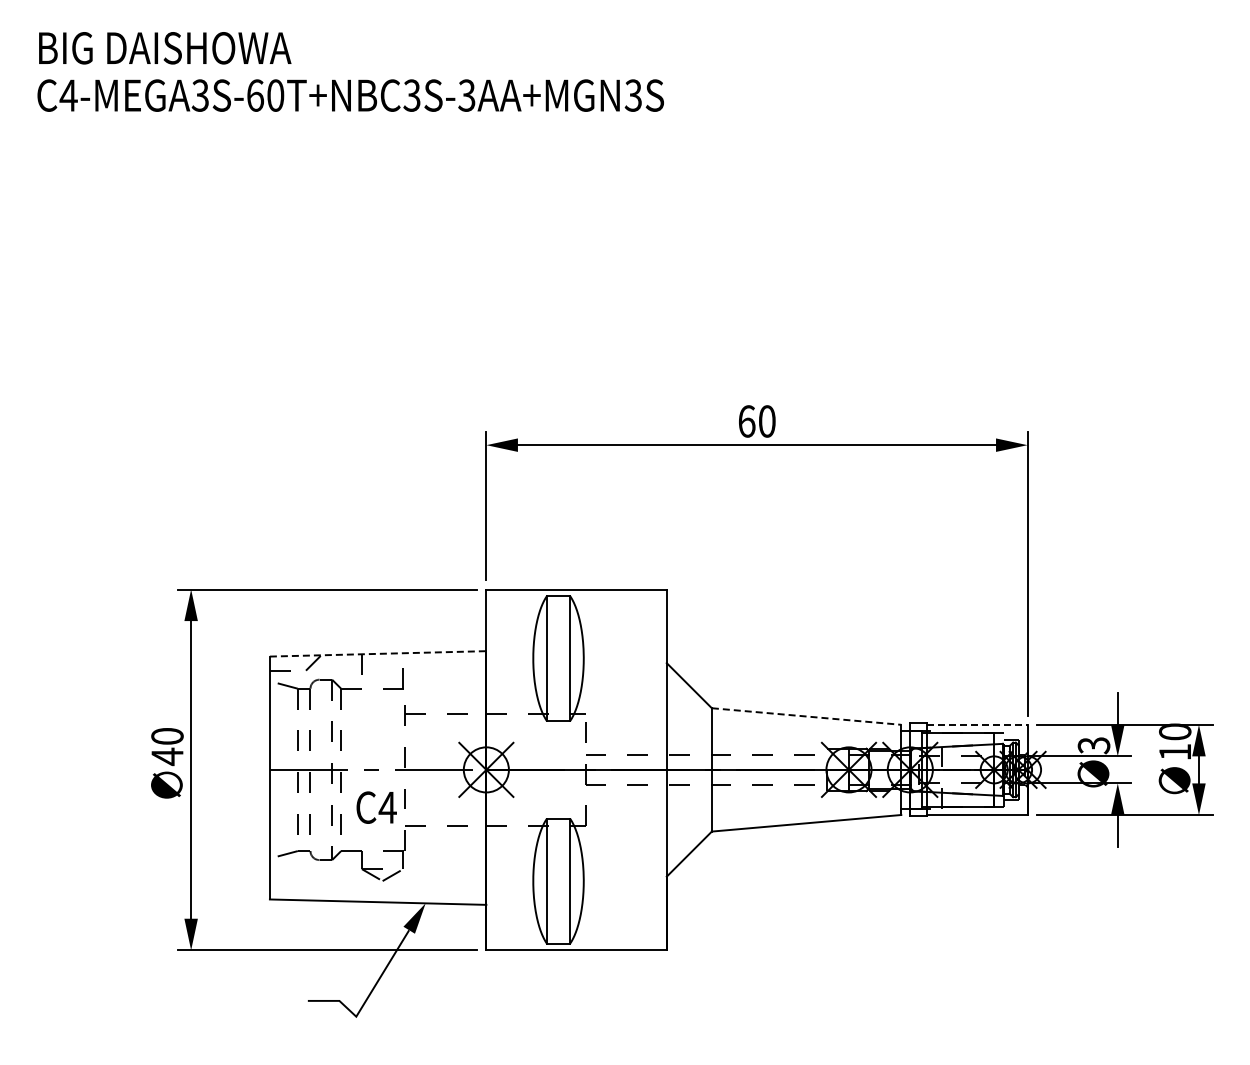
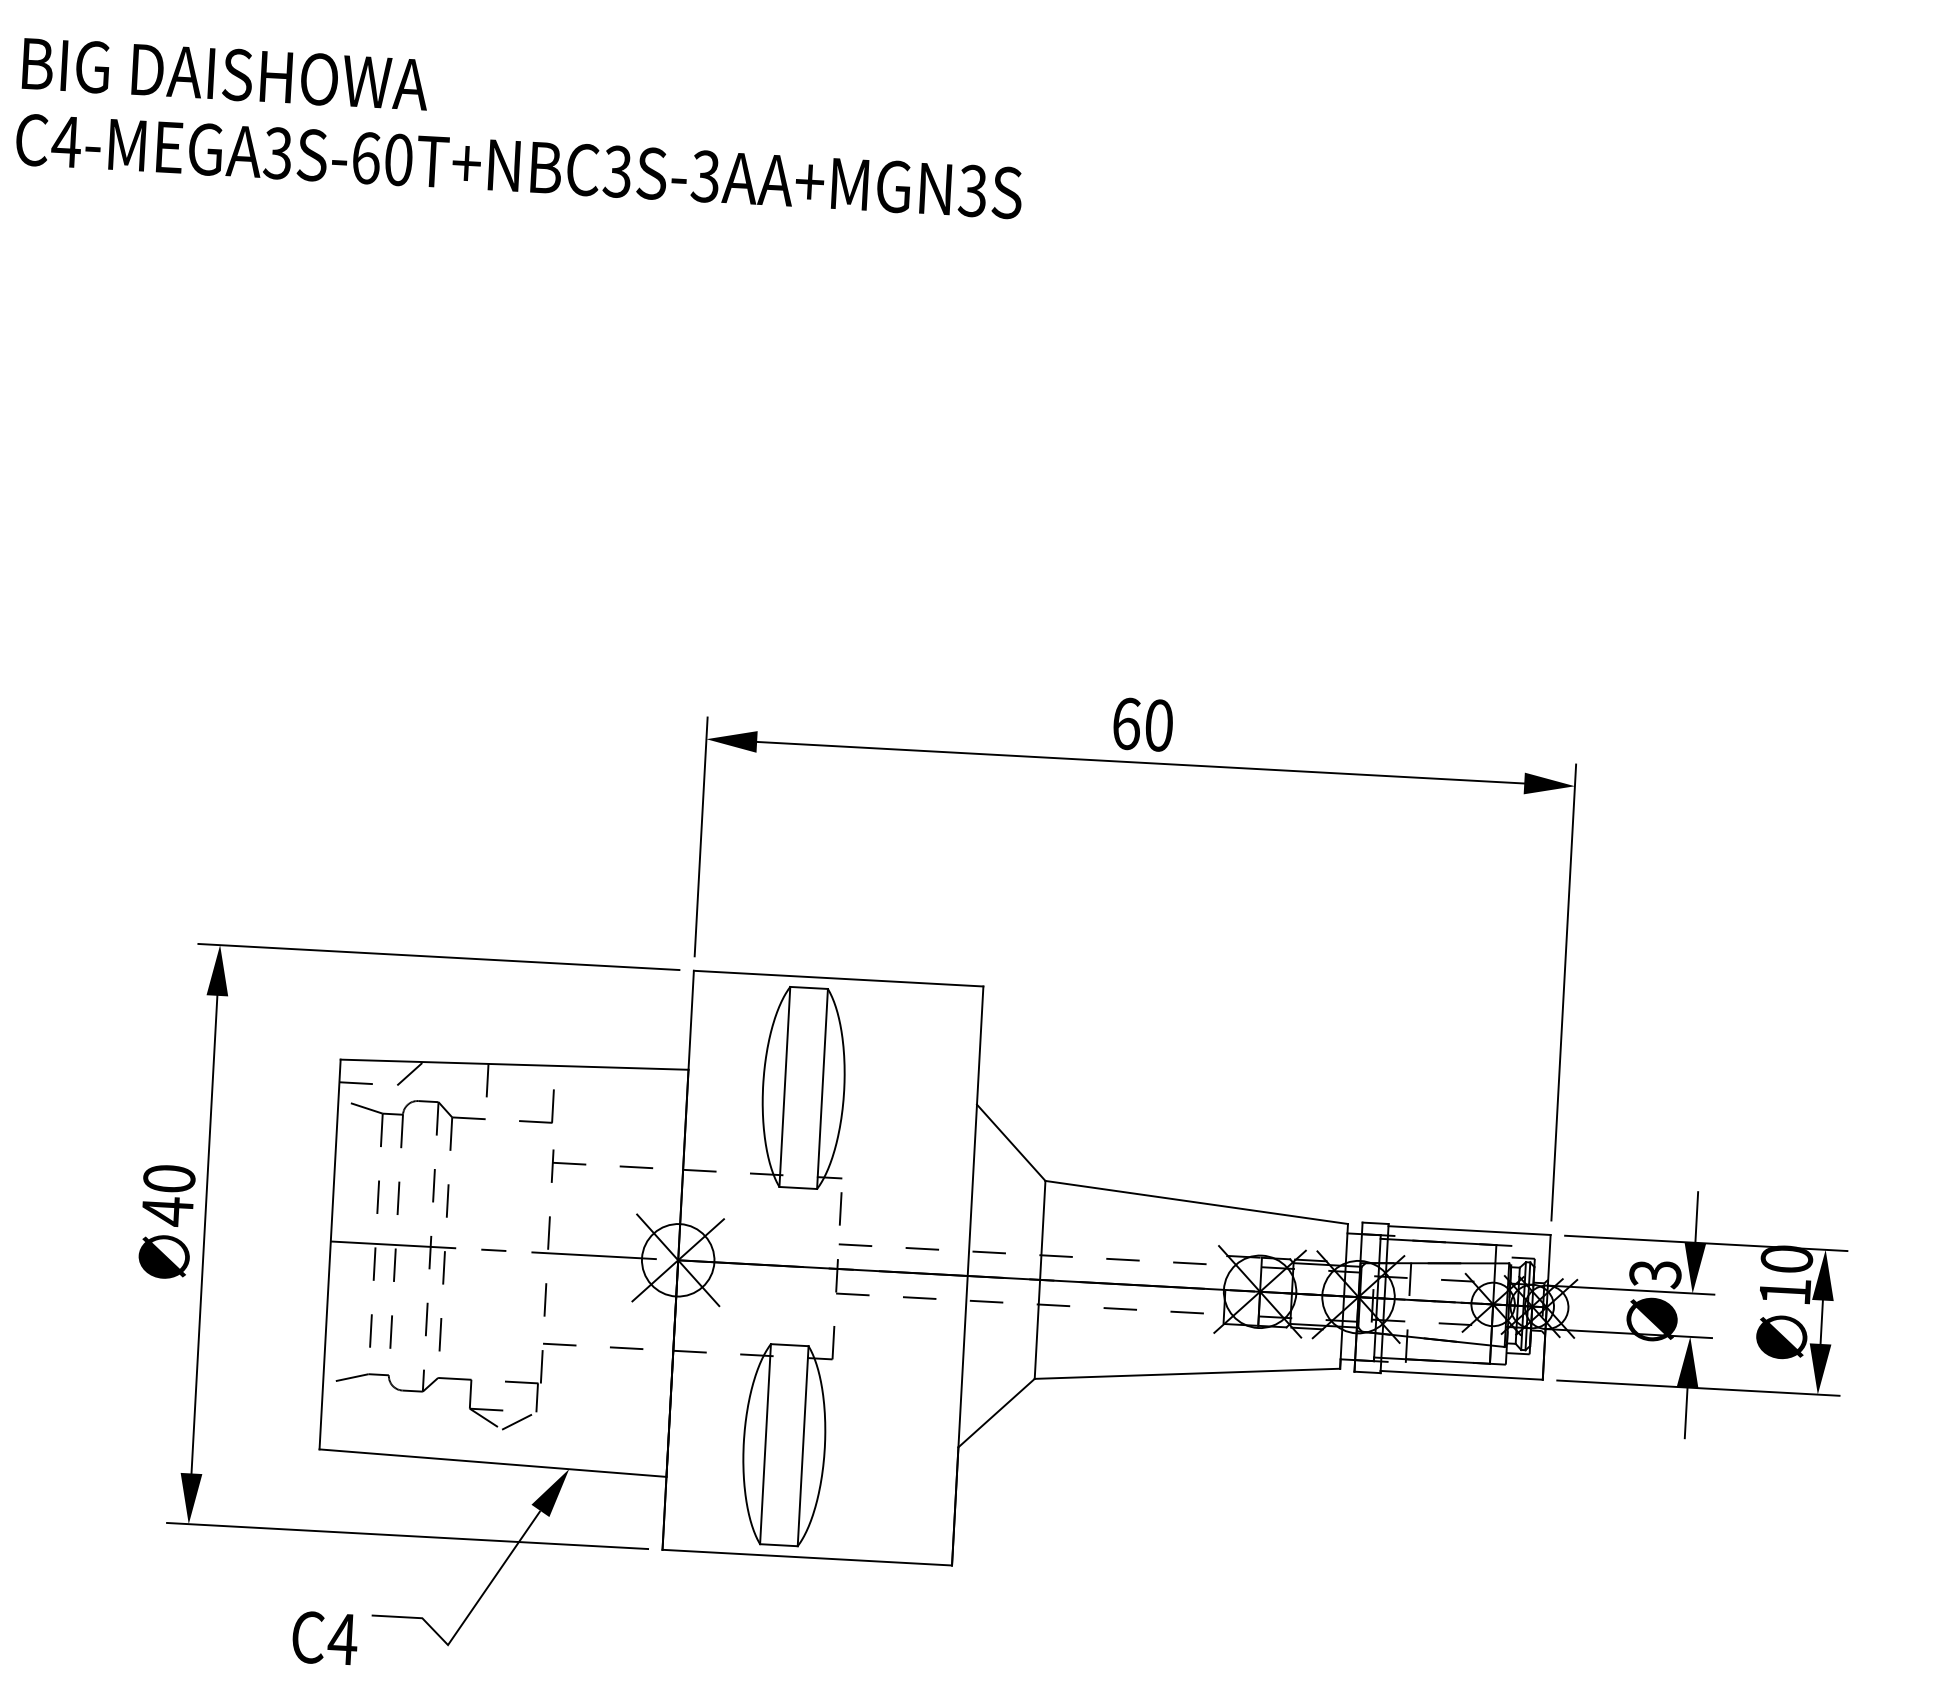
line: (378, 653) -> (515, 1064), dashed -> solid
line: (807, 716) -> (1198, 1202), dashed -> solid
line: (977, 724) -> (1470, 1230), dashed -> solid
text: (376, 807) -> (324, 1638), moved

